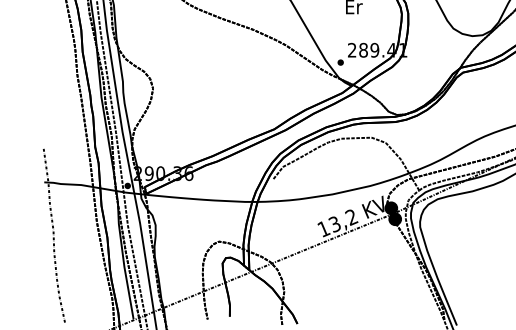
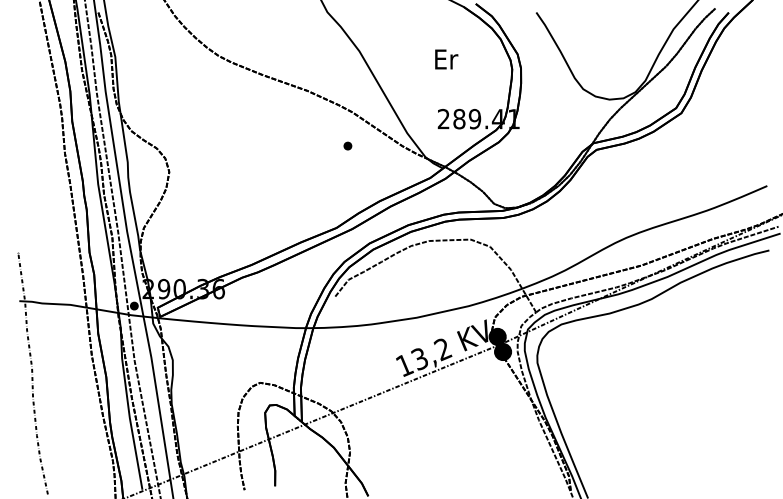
part: (340, 62) -> (347, 145), moved

